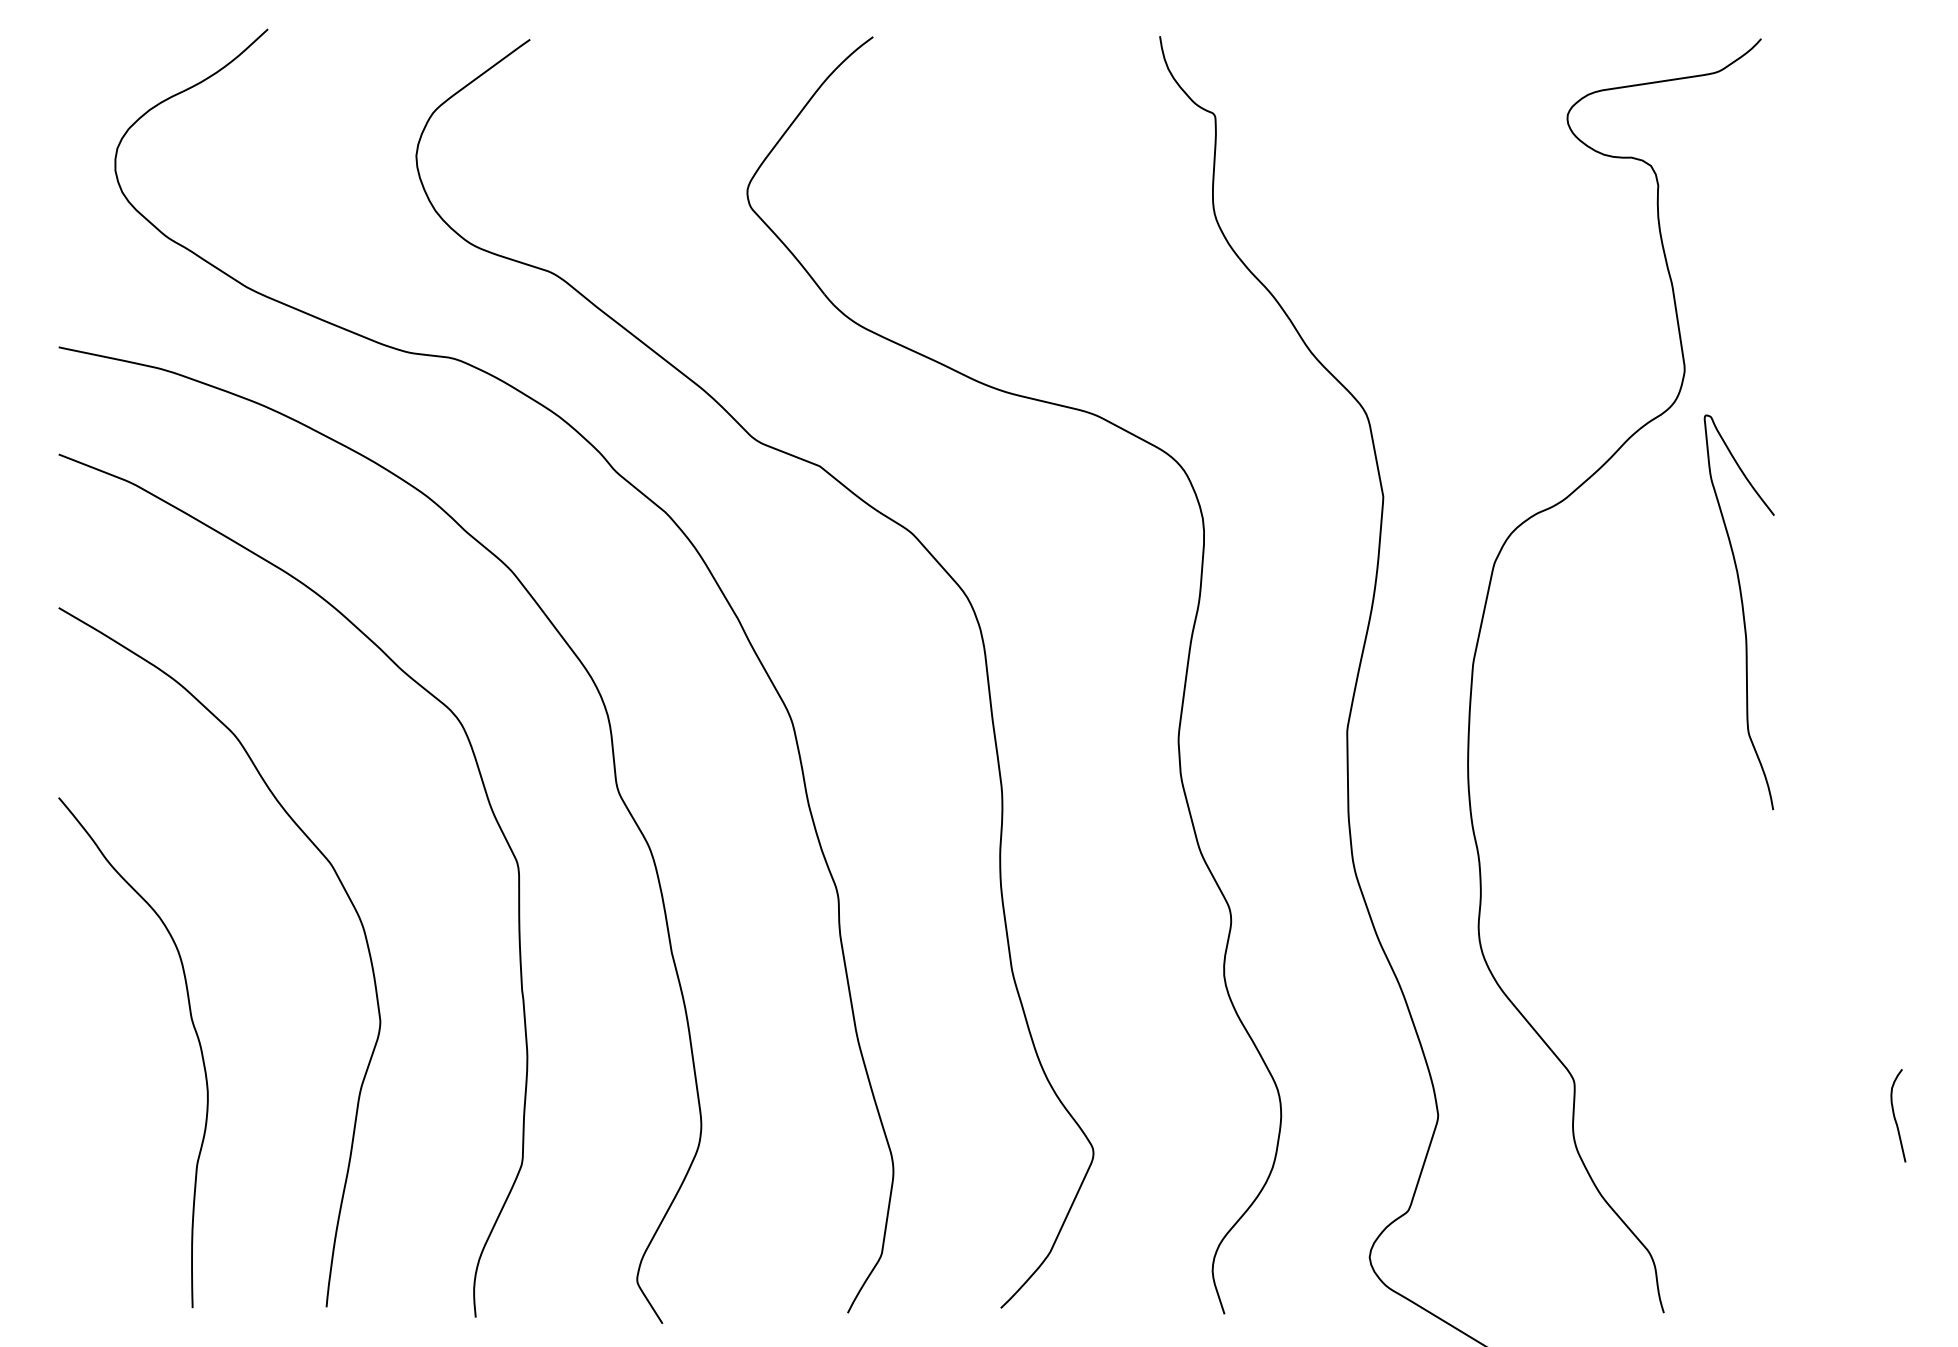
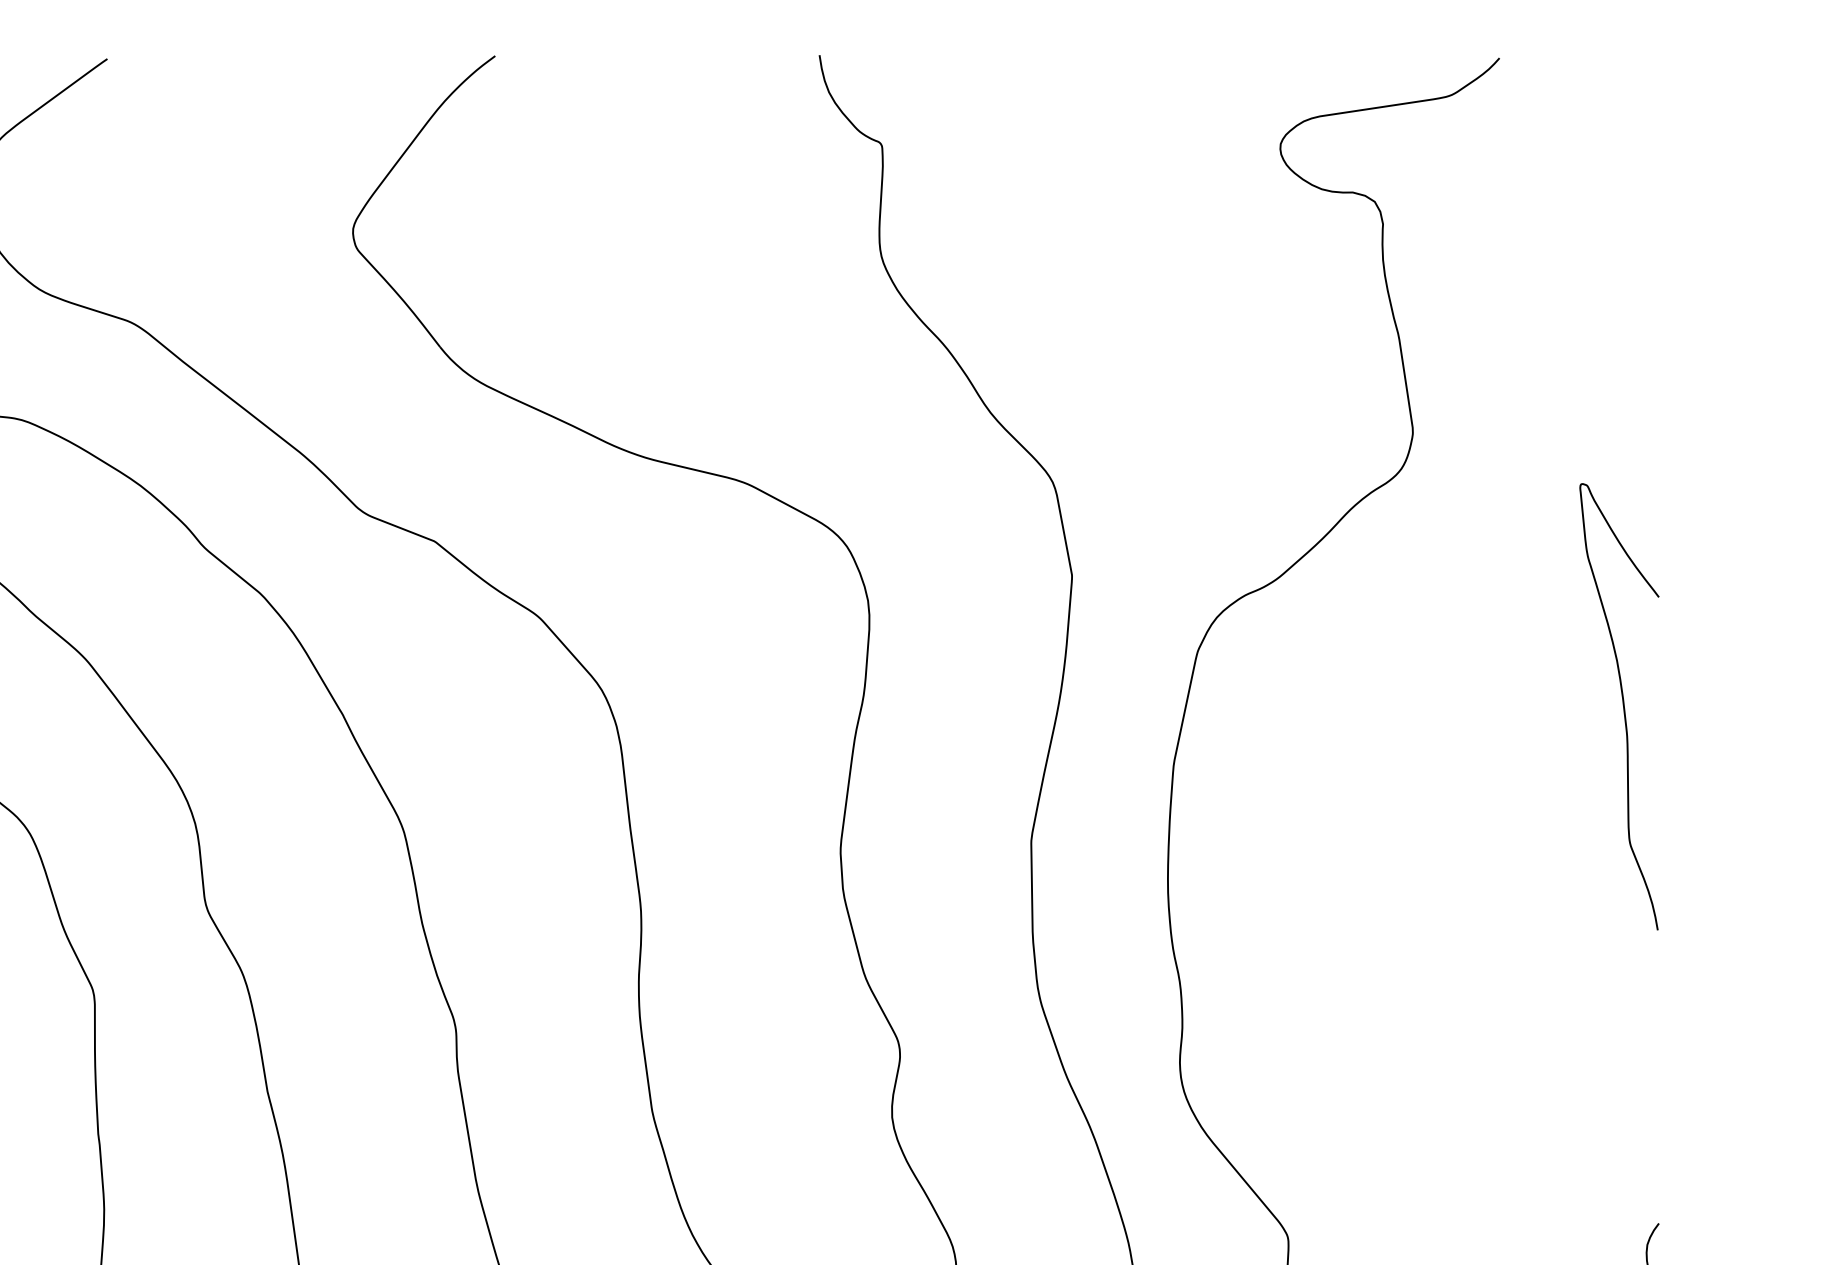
curve: (1742, 612) -> (1623, 706), moved

